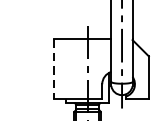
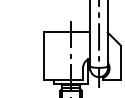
line: (54, 69) -> (44, 56), dashed -> solid

